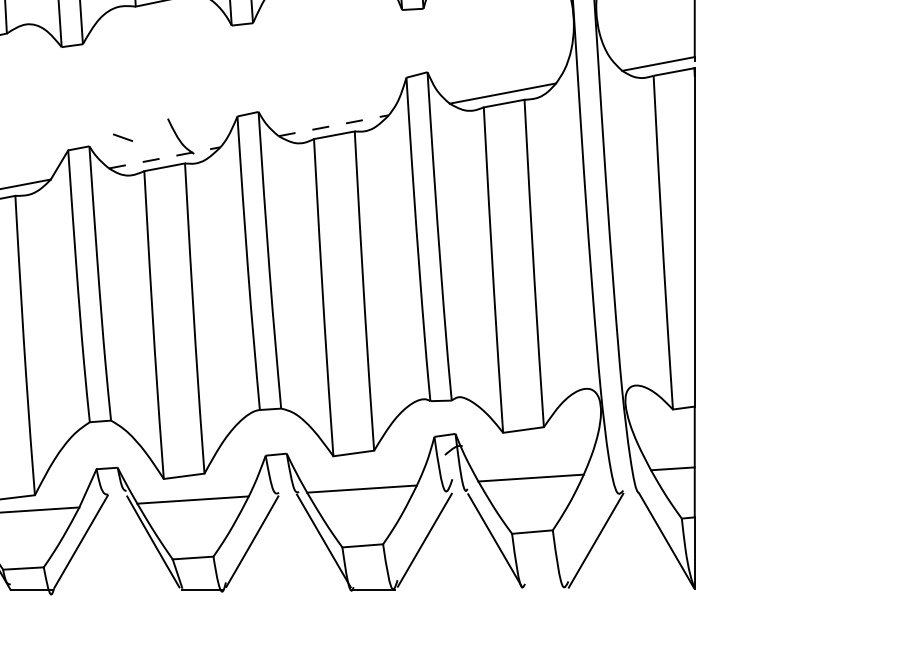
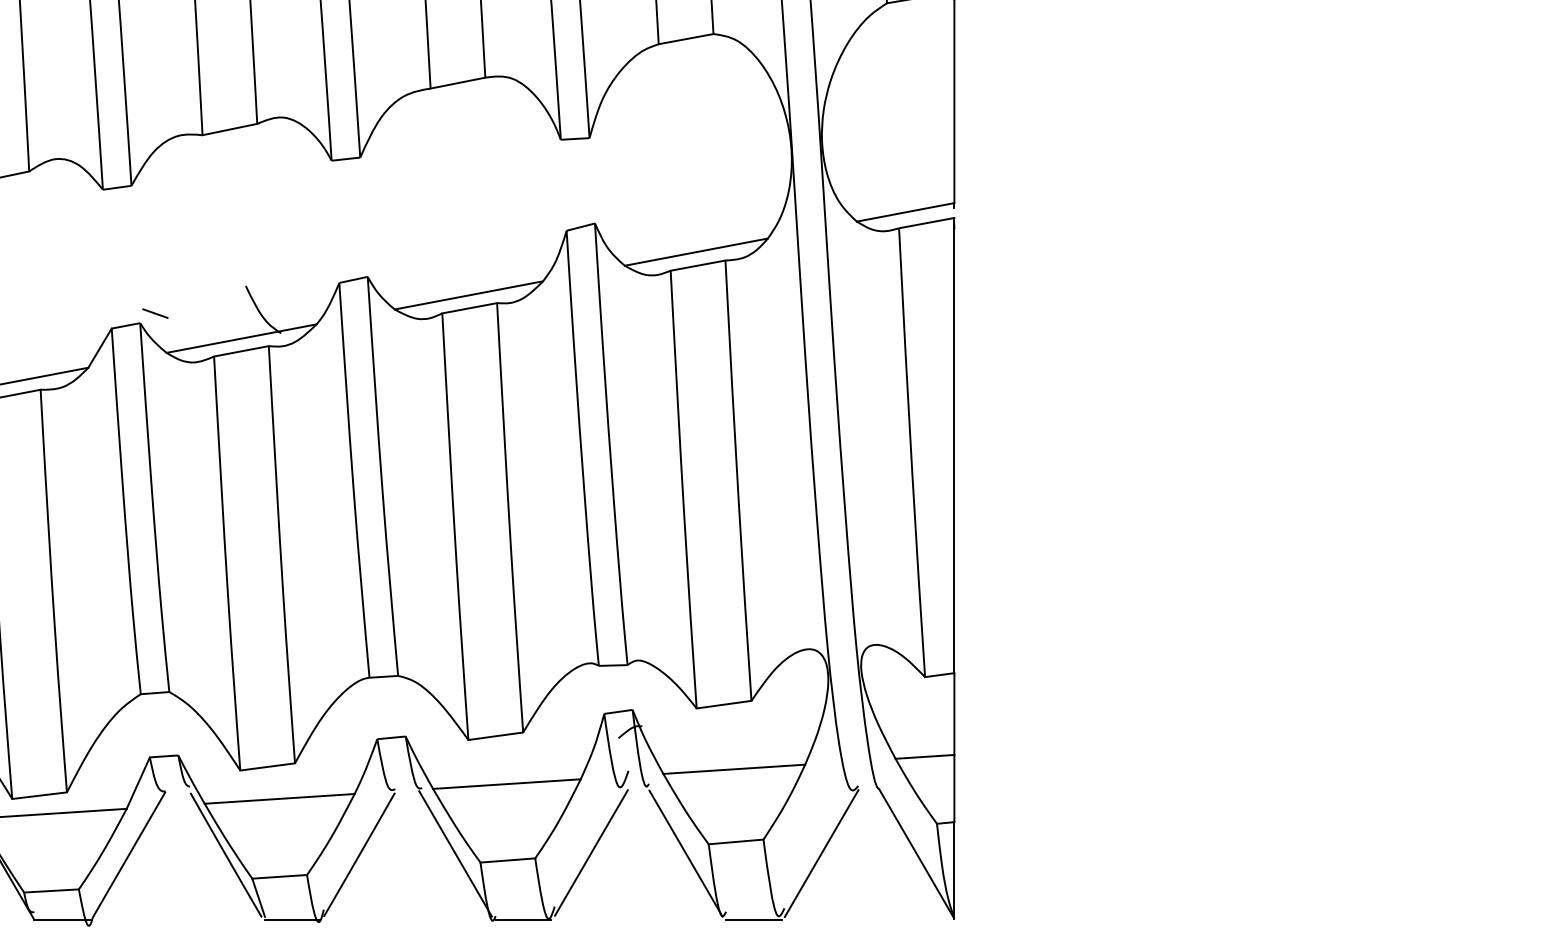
line: (334, 125) -> (469, 295), dashed -> solid
line: (123, 137) -> (155, 313), moved
line: (165, 157) -> (242, 338), dashed -> solid
line: (545, 590) -> (753, 920), added

